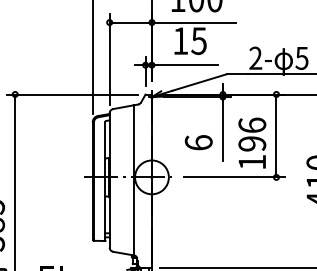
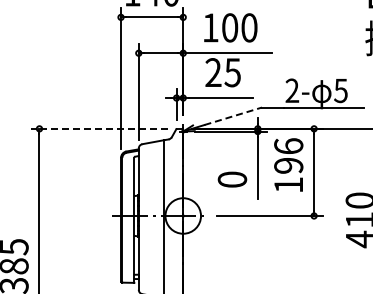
text: (180, 40) -> (213, 72), 15 -> 25
line: (199, 82) -> (233, 116), solid -> dashed
line: (72, 94) -> (99, 128), solid -> dashed
text: (198, 142) -> (232, 179), 6 -> 0
text: (252, 142) -> (288, 164), moved

